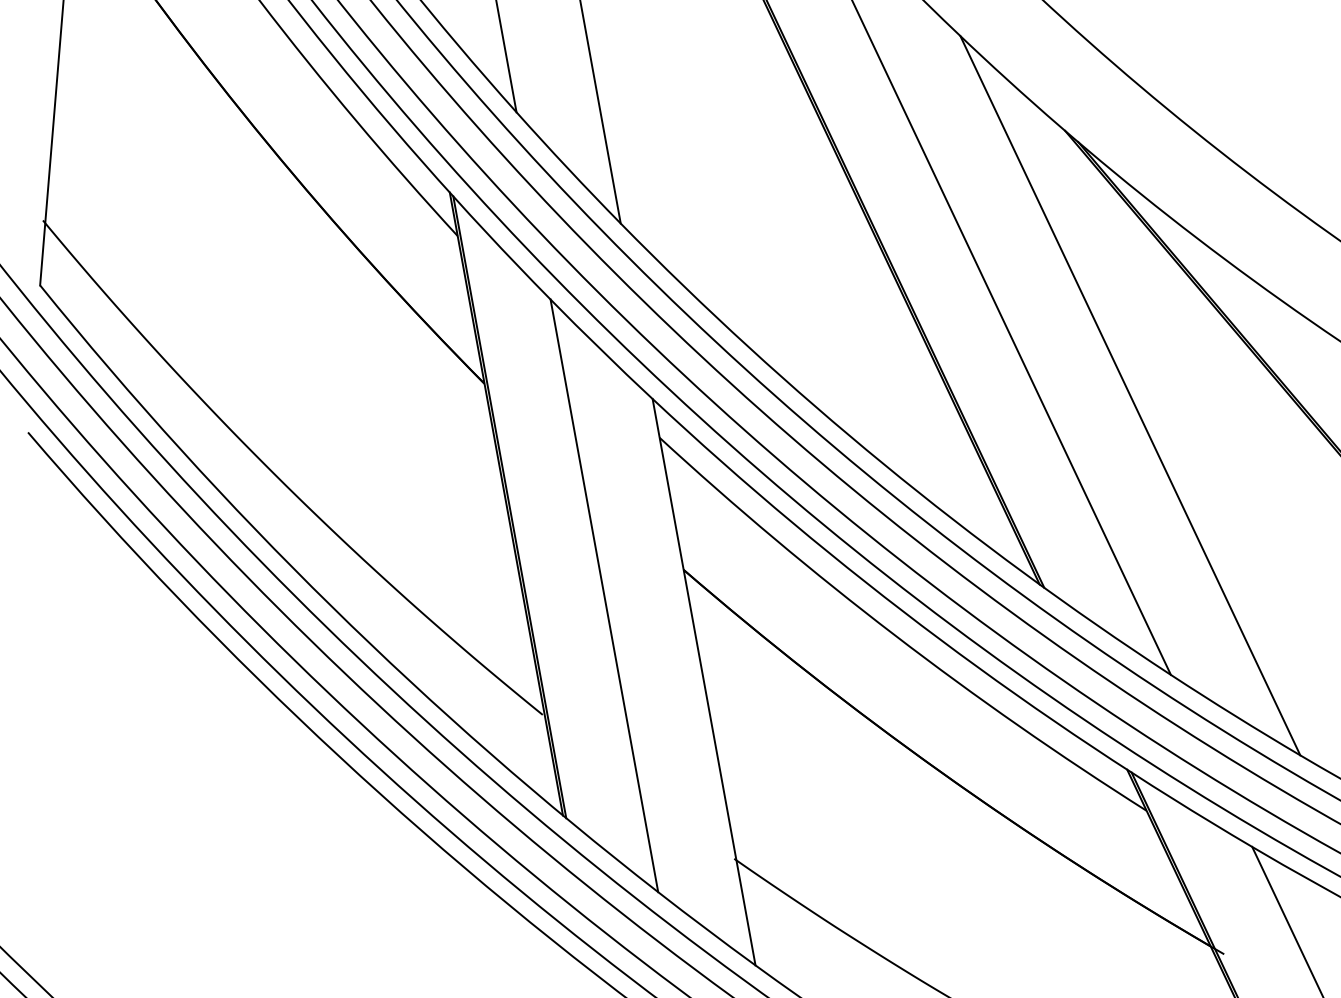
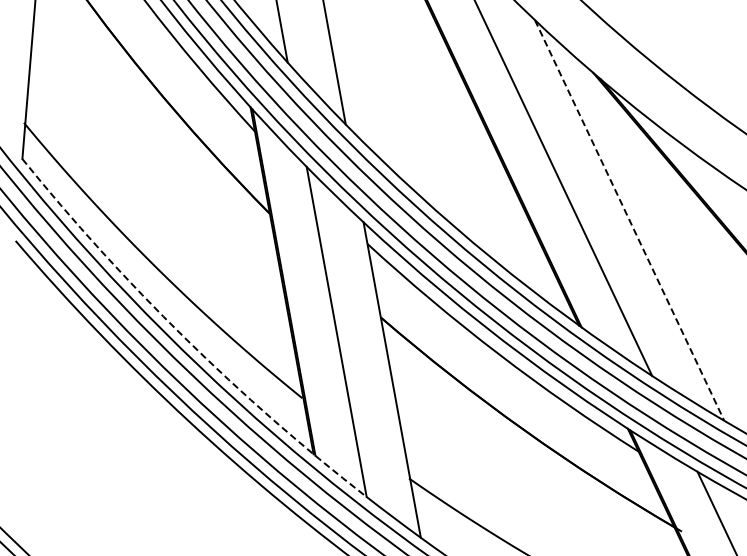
line: (1130, 395) -> (629, 220), solid -> dashed
arc: (331, 605) -> (184, 337), solid -> dashed

